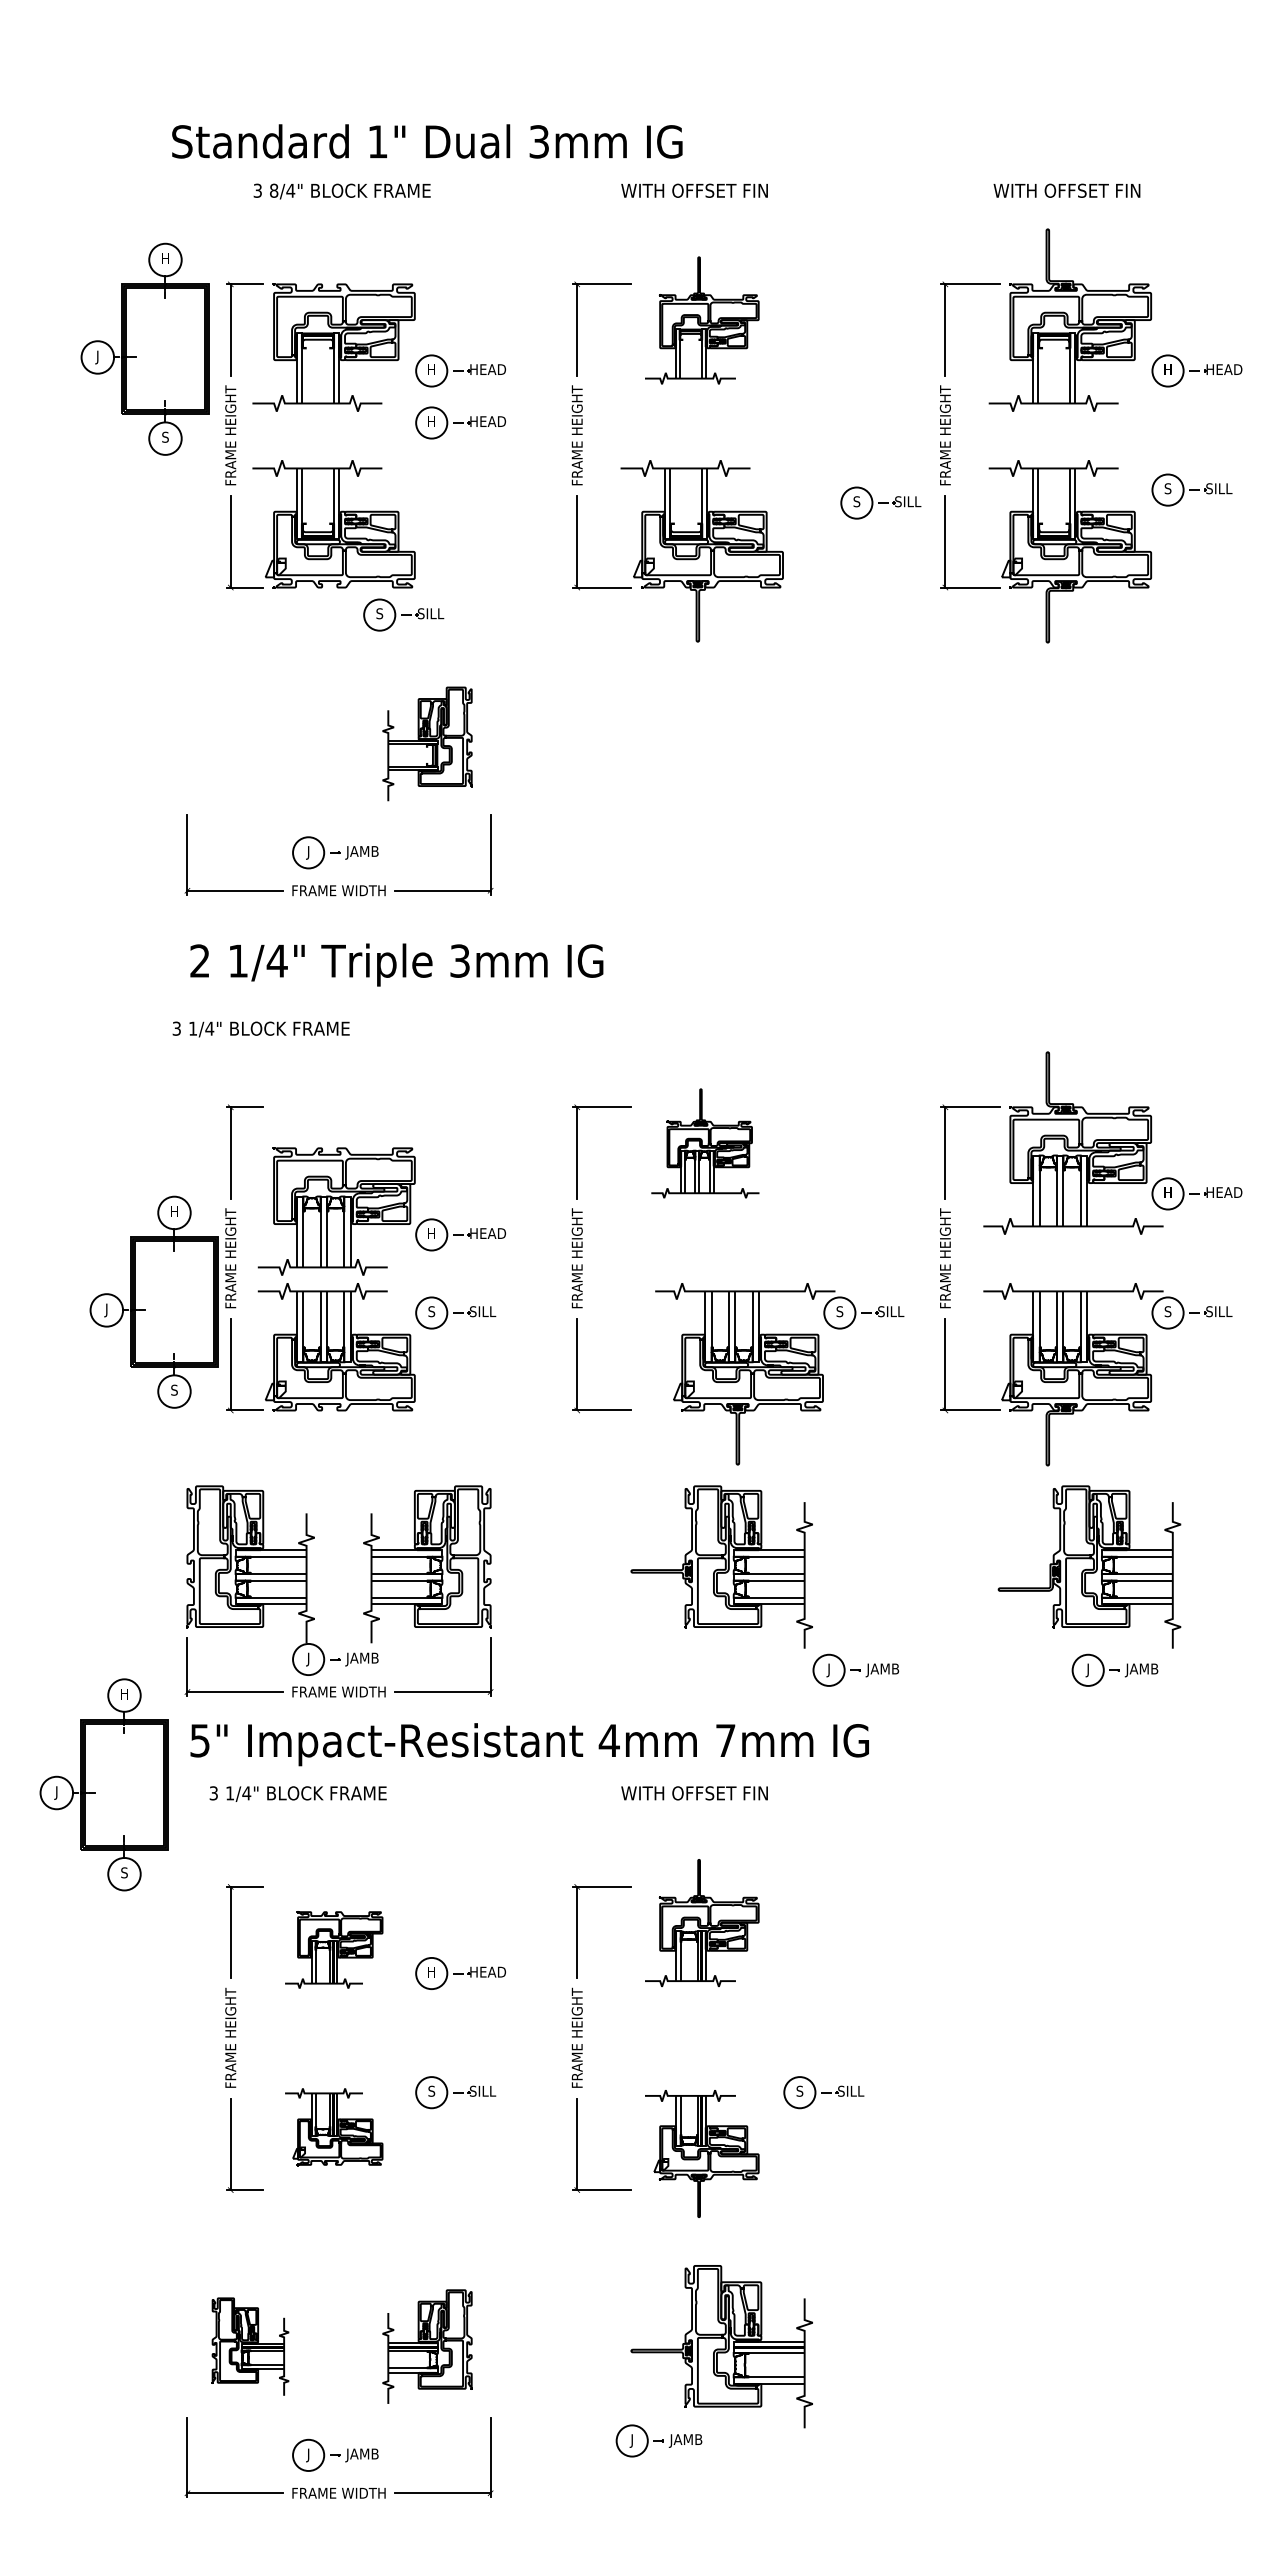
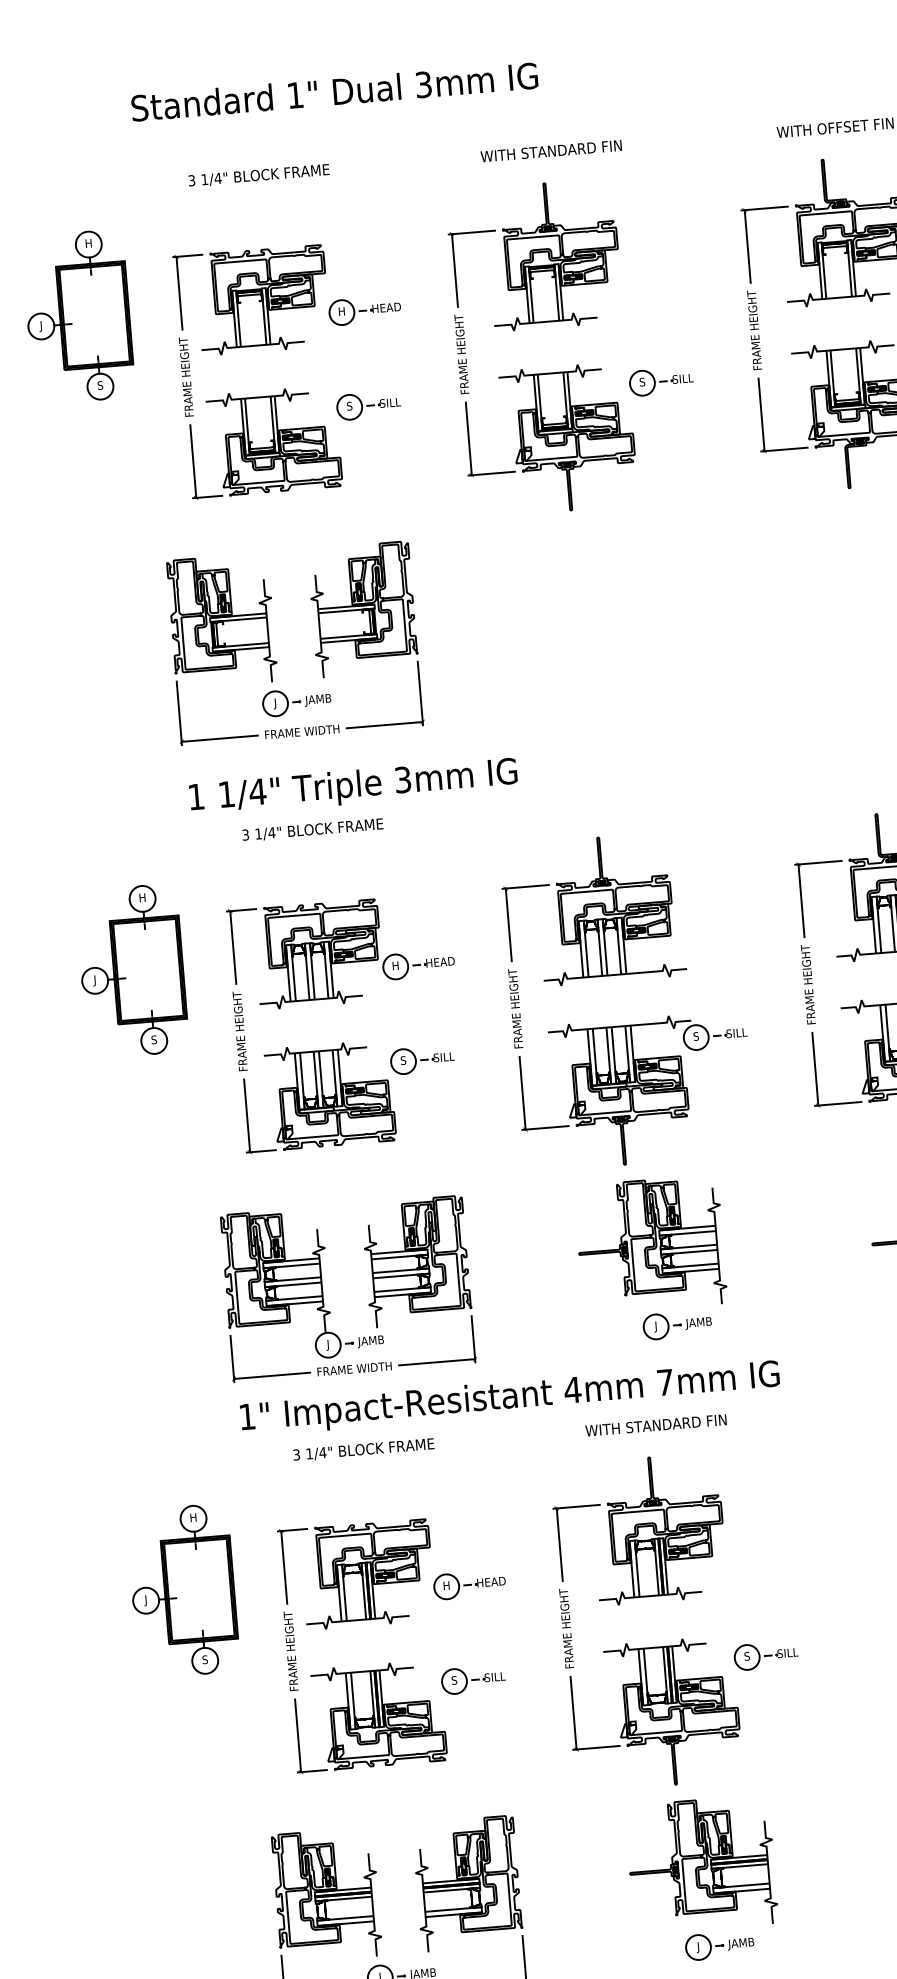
text: (427, 141) -> (334, 91), moved
text: (274, 190) -> (205, 179), 8/4" -> 1/4"
text: (735, 190) -> (571, 149), WITH OFFSET FIN -> WITH STANDARD FIN
part: (701, 320) -> (553, 254), size x1.43
part: (144, 348) -> (77, 316), moved
part: (460, 422) -> (368, 351), removed
part: (880, 502) -> (661, 381), moved
part: (403, 614) -> (368, 405), moved
part: (250, 743) -> (222, 620), added
part: (427, 743) -> (362, 609), size x1.43
text: (199, 960) -> (195, 796), 2 -> 1
text: (260, 1029) -> (312, 830), moved
part: (705, 1143) -> (610, 908), size x1.67
part: (381, 1211) -> (354, 951), moved
part: (153, 1301) -> (131, 970), moved
part: (779, 1374) -> (652, 1090), moved
part: (855, 1669) -> (677, 1324), moved
text: (199, 1740) -> (246, 1416), 5" -> 1"
part: (103, 1784) -> (182, 1590), moved
text: (297, 1793) -> (363, 1449), moved
text: (735, 1793) -> (676, 1423), WITH OFFSET FIN -> WITH STANDARD FIN
part: (701, 1922) -> (657, 1528), size x1.43
part: (333, 1949) -> (367, 1574), size x1.67
part: (333, 2126) -> (378, 1714), size x1.67
part: (701, 2153) -> (672, 1712), size x1.43
part: (250, 2346) -> (326, 1895), size x1.67
part: (427, 2346) -> (467, 1883), size x1.43
part: (658, 2440) -> (719, 1945), moved

